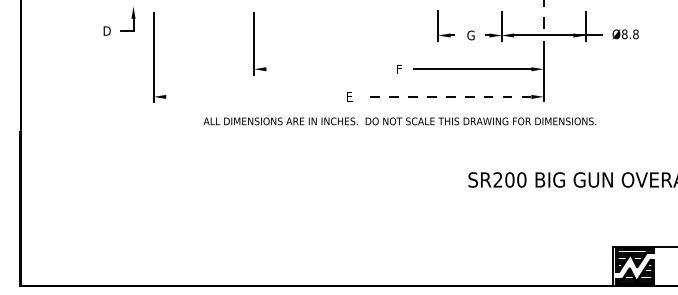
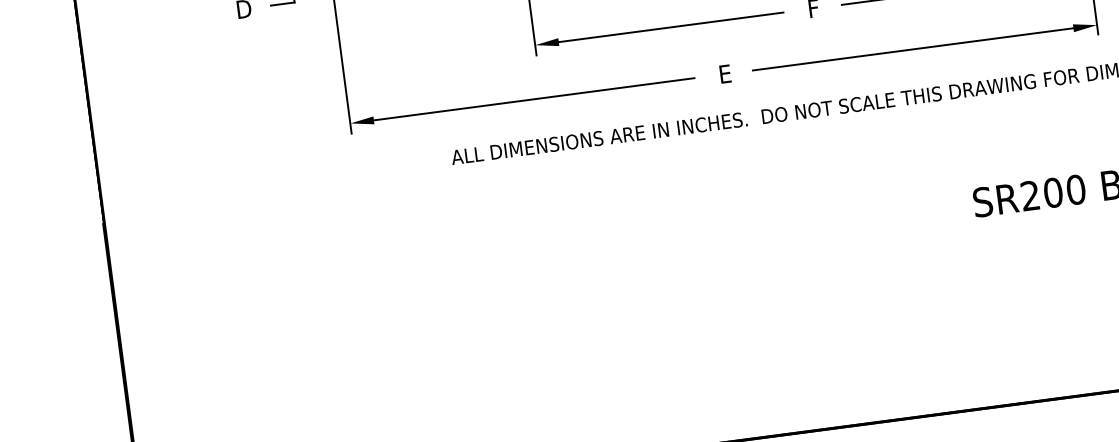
line: (324, 69) -> (670, 27), added
line: (249, 96) -> (533, 98), added
line: (447, 96) -> (912, 48), dashed -> solid

